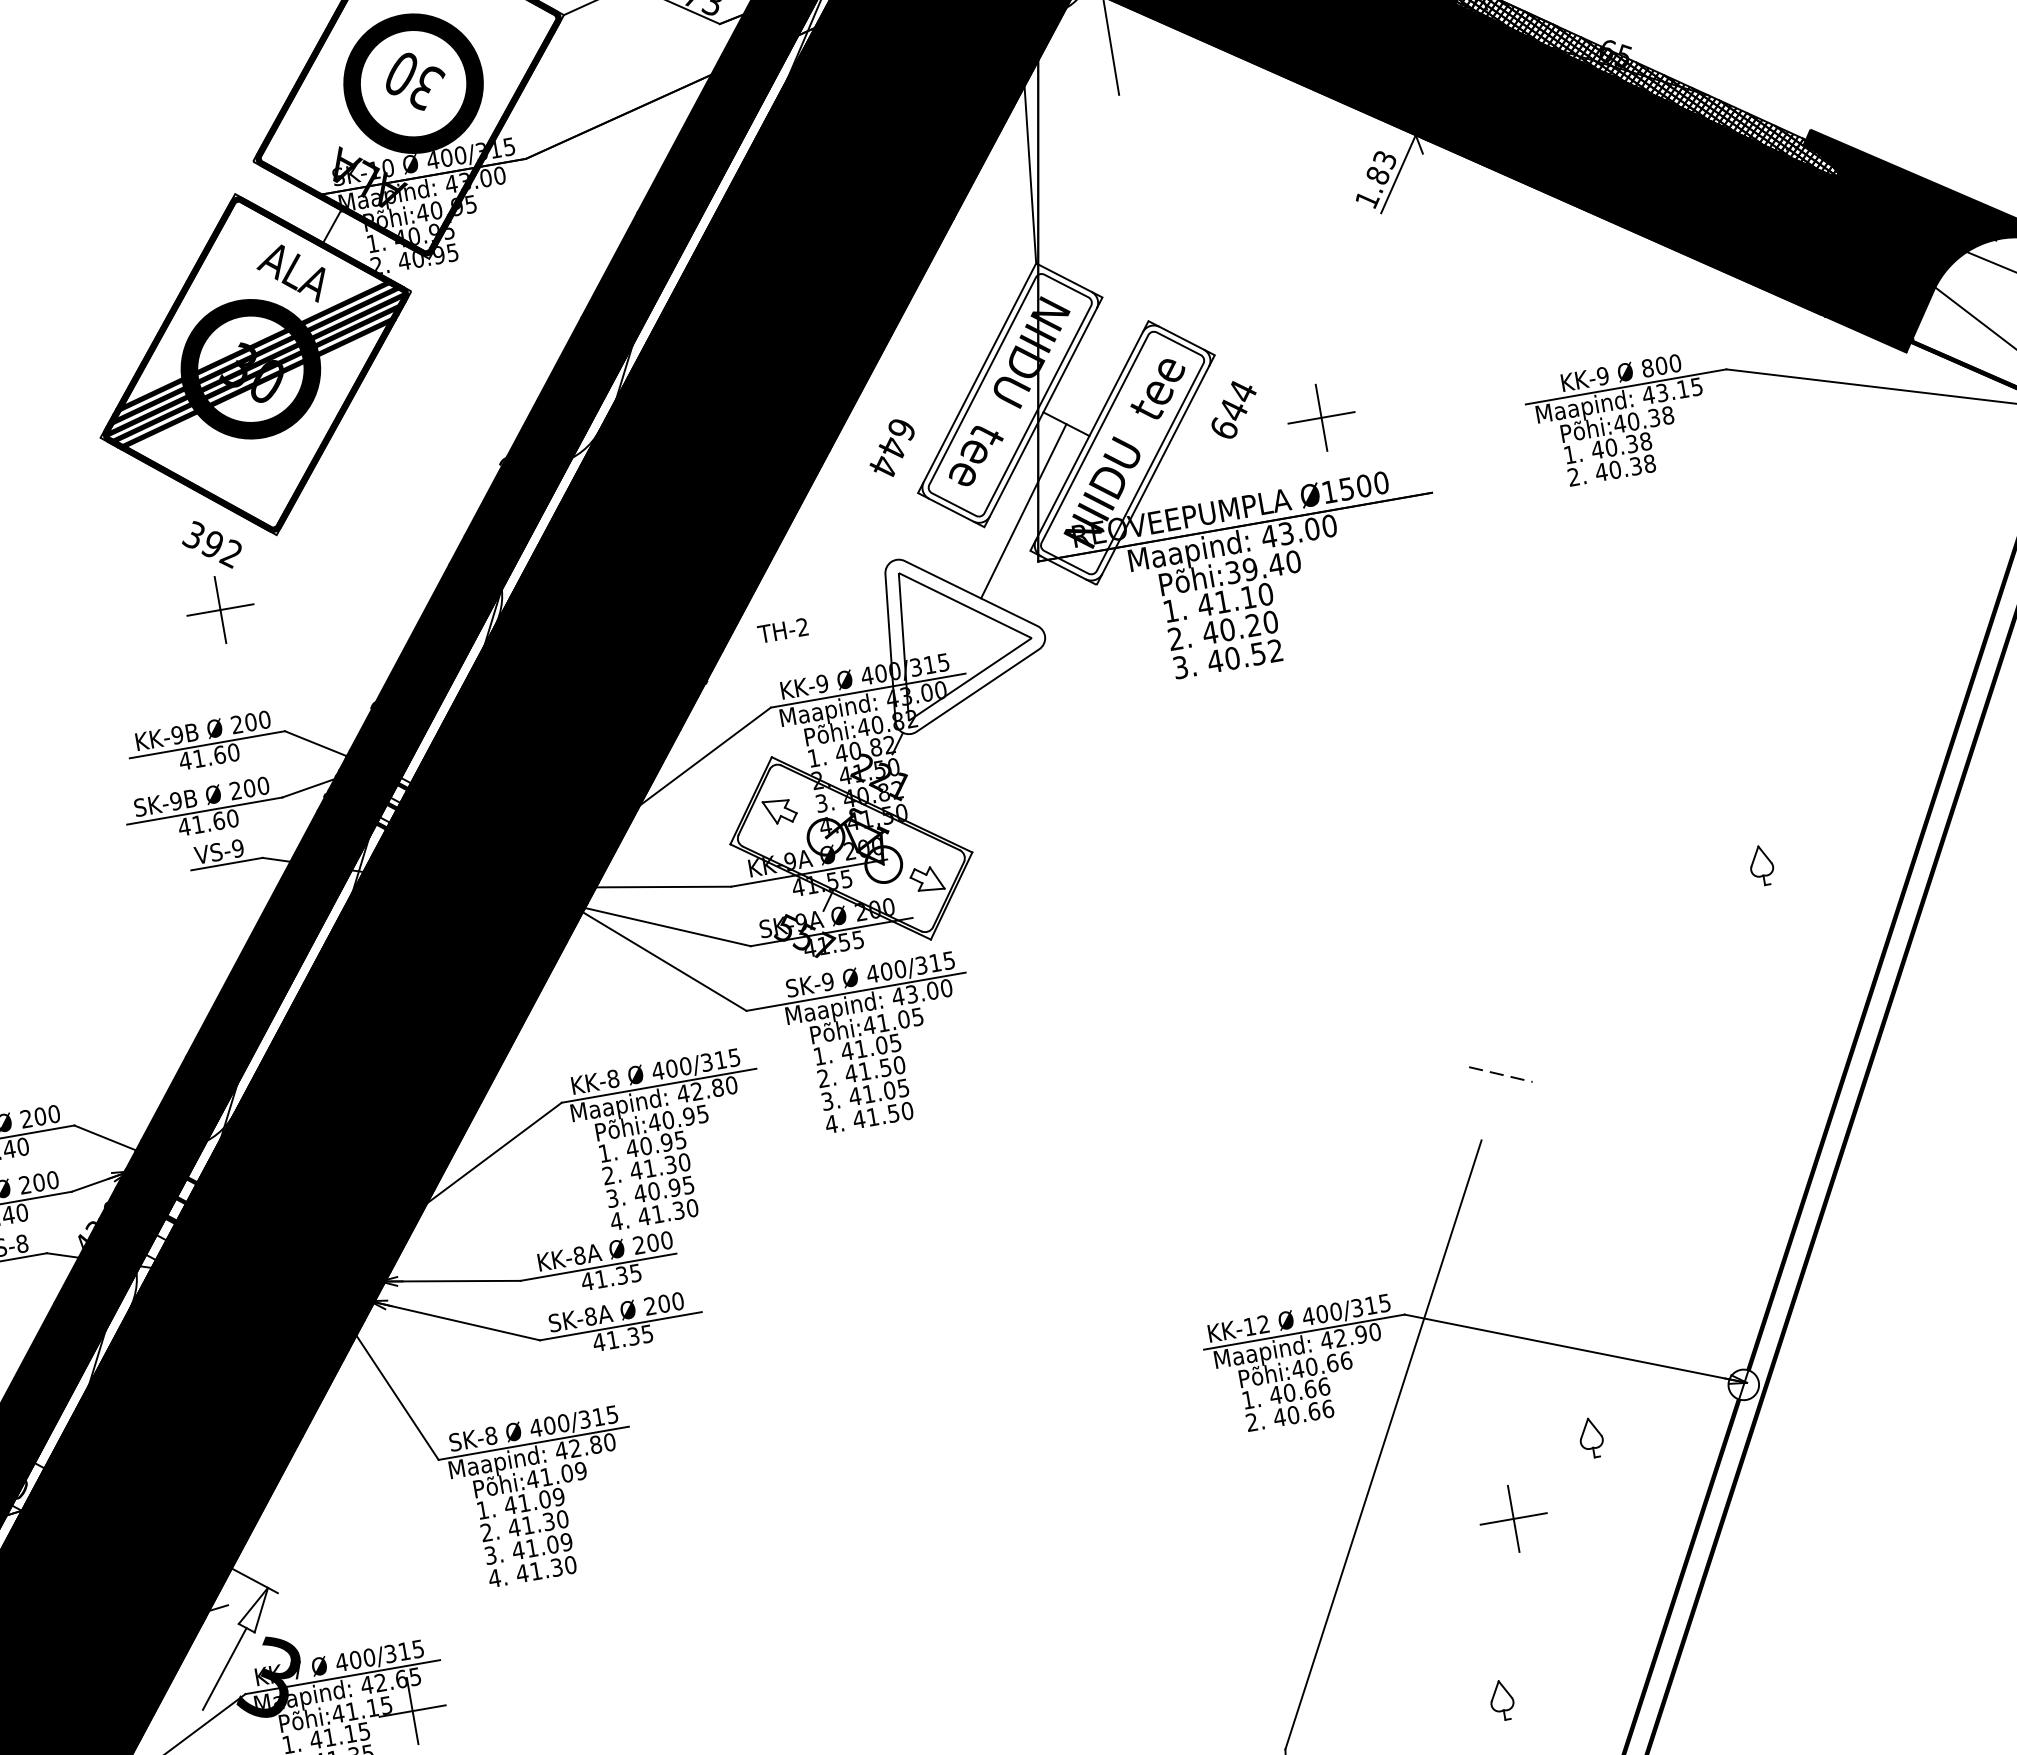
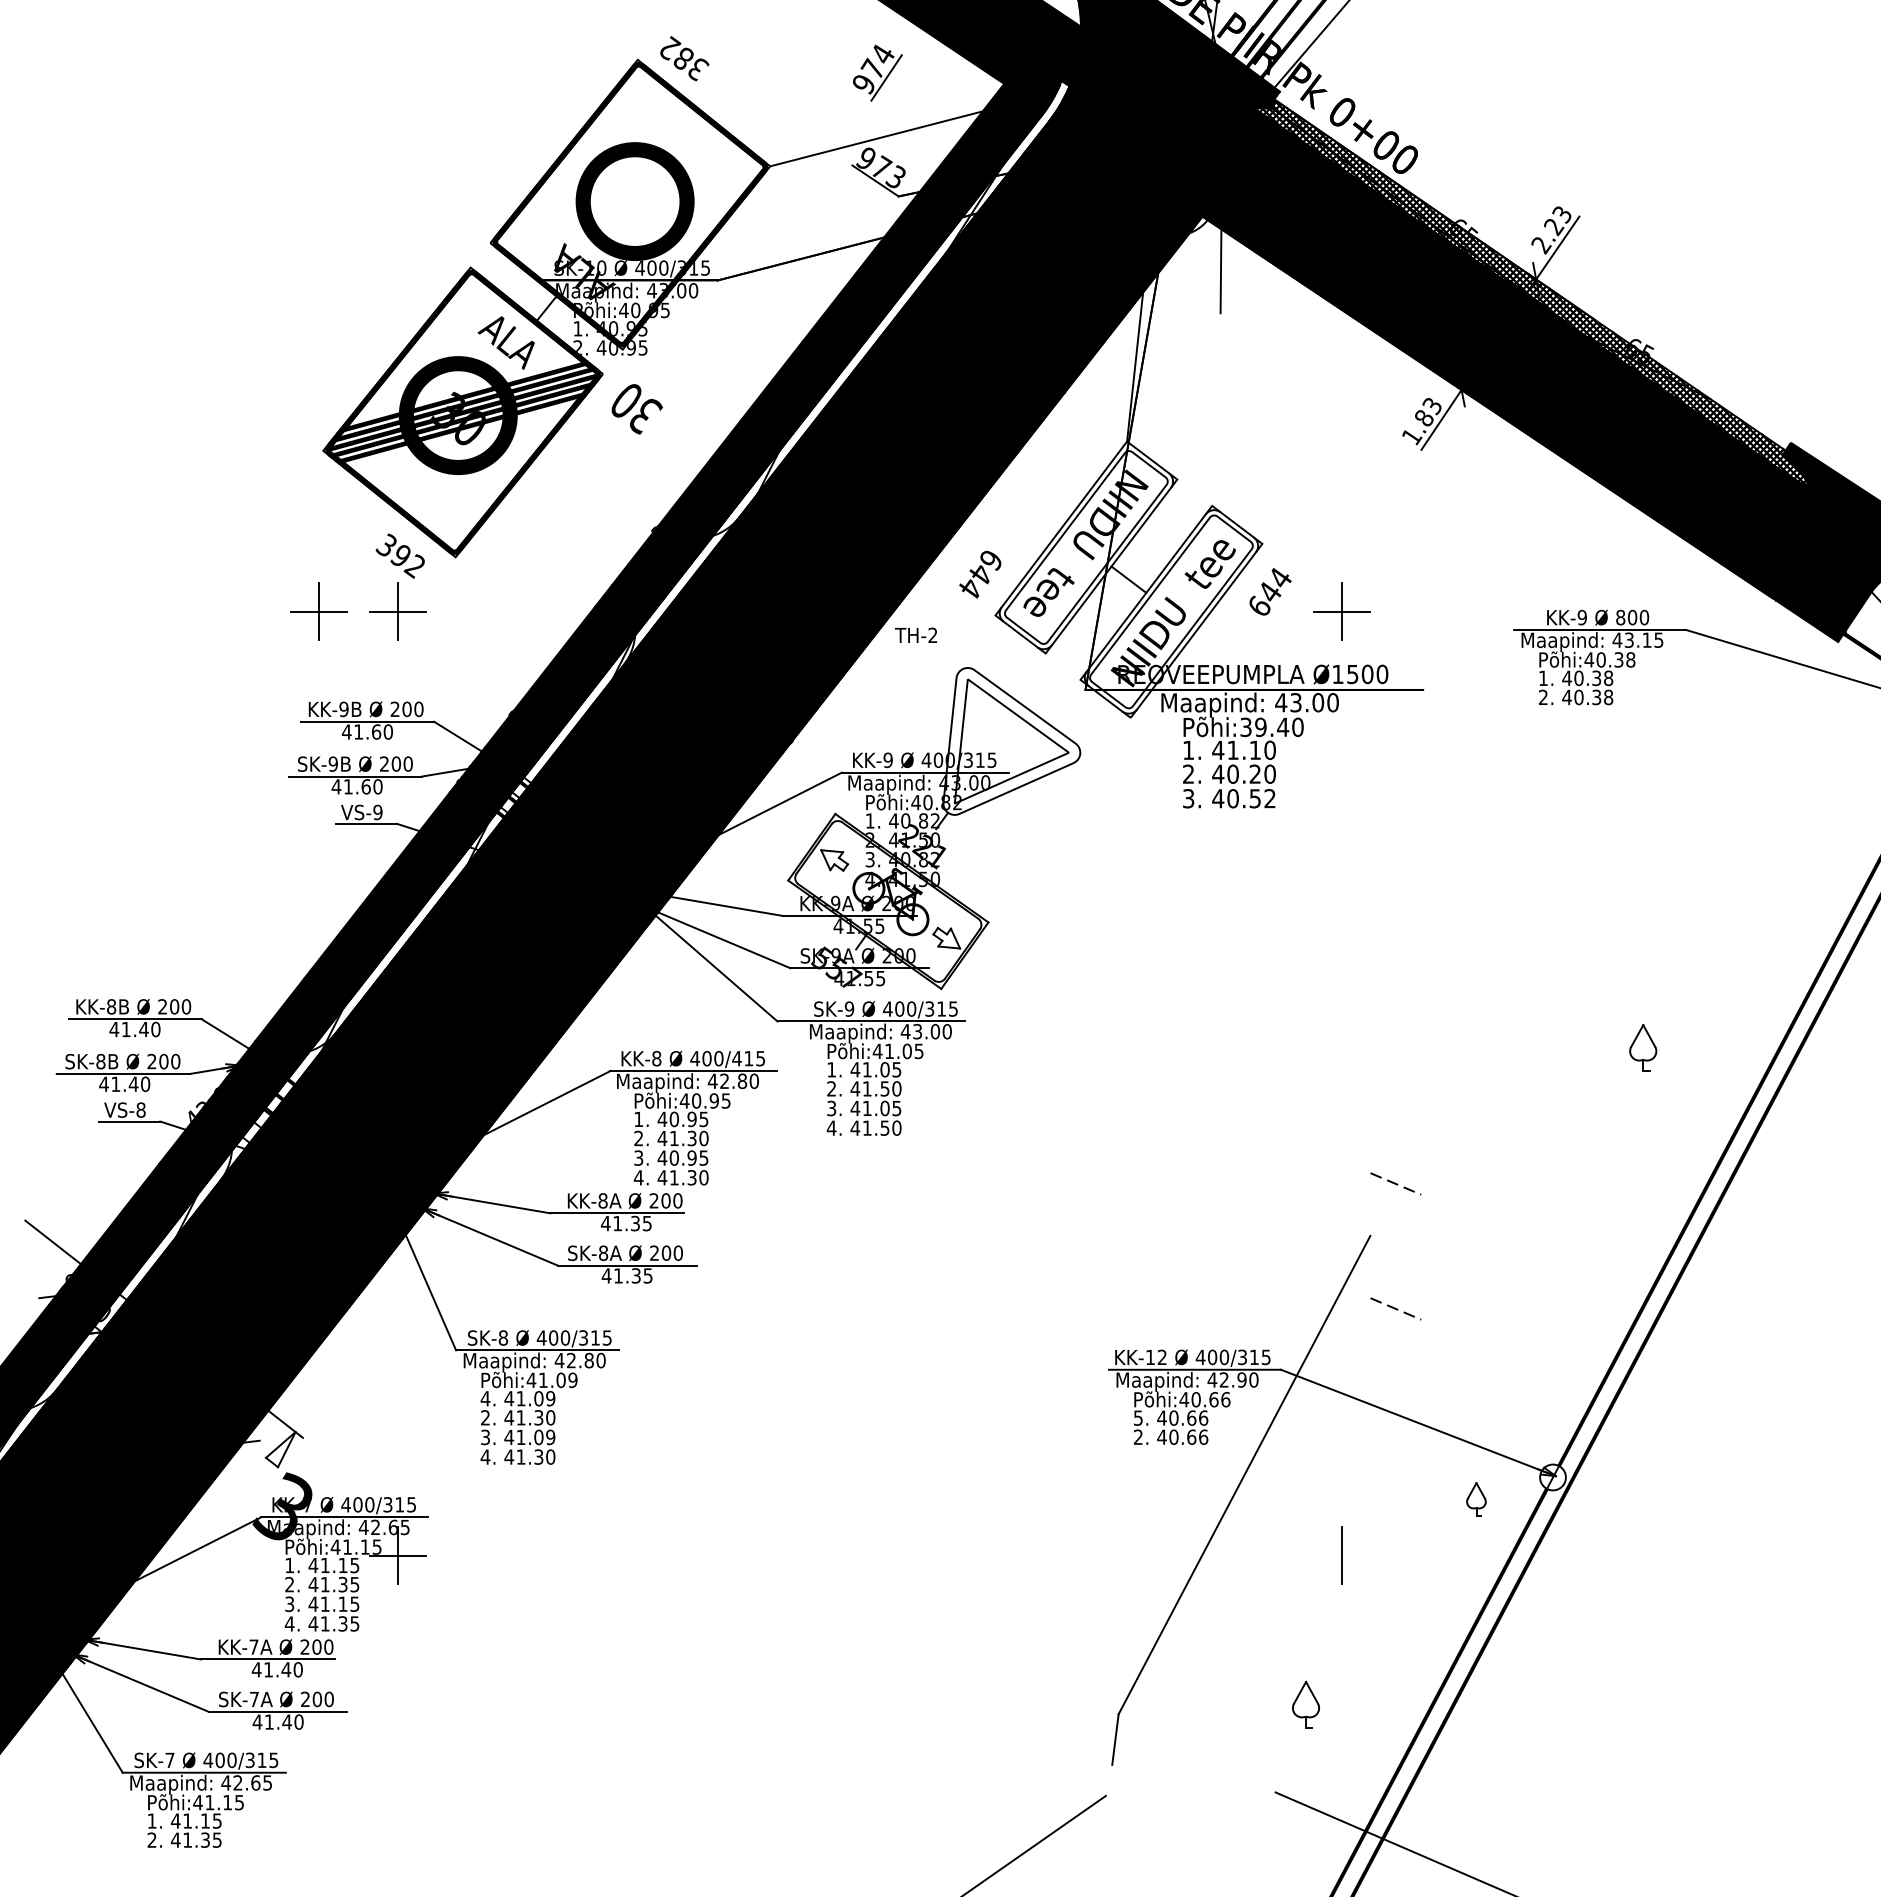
text: (414, 82) -> (636, 409), moved
line: (1023, 510) -> (1080, 645), removed
part: (127, 626) -> (318, 611), added
text: (782, 629) -> (915, 634), moved
part: (1761, 864) -> (1643, 1047), size x1.4
text: (706, 1062) -> (736, 1058), 400/315 -> 400/415
line: (1525, 1219) -> (1395, 1308), added
text: (1248, 1399) -> (1138, 1417), 1. -> 5.
part: (1591, 1437) -> (1476, 1499), moved
text: (482, 1510) -> (485, 1398), 1. -> 4.
line: (1512, 1518) -> (1341, 1555), removed
line: (224, 1669) -> (247, 1493), removed
part: (1501, 1700) -> (1305, 1704), size x1.4

